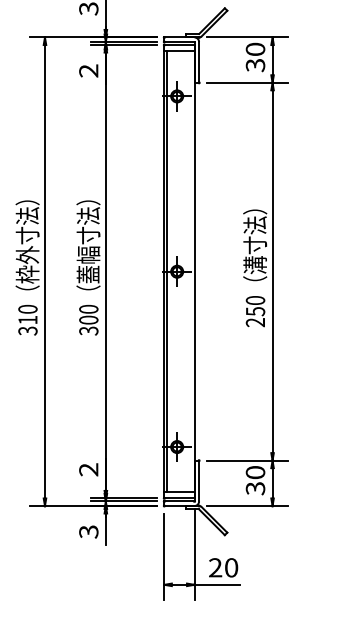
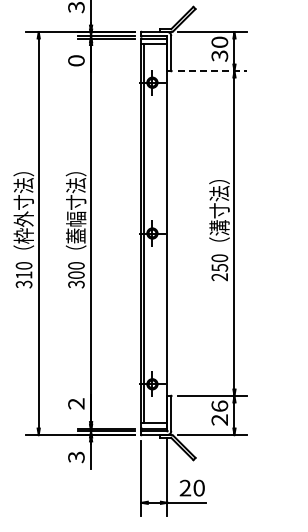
text: (88, 70) -> (76, 60), 2 -> 0
line: (247, 83) -> (212, 71), solid -> dashed
text: (255, 479) -> (219, 412), 30 -> 26

